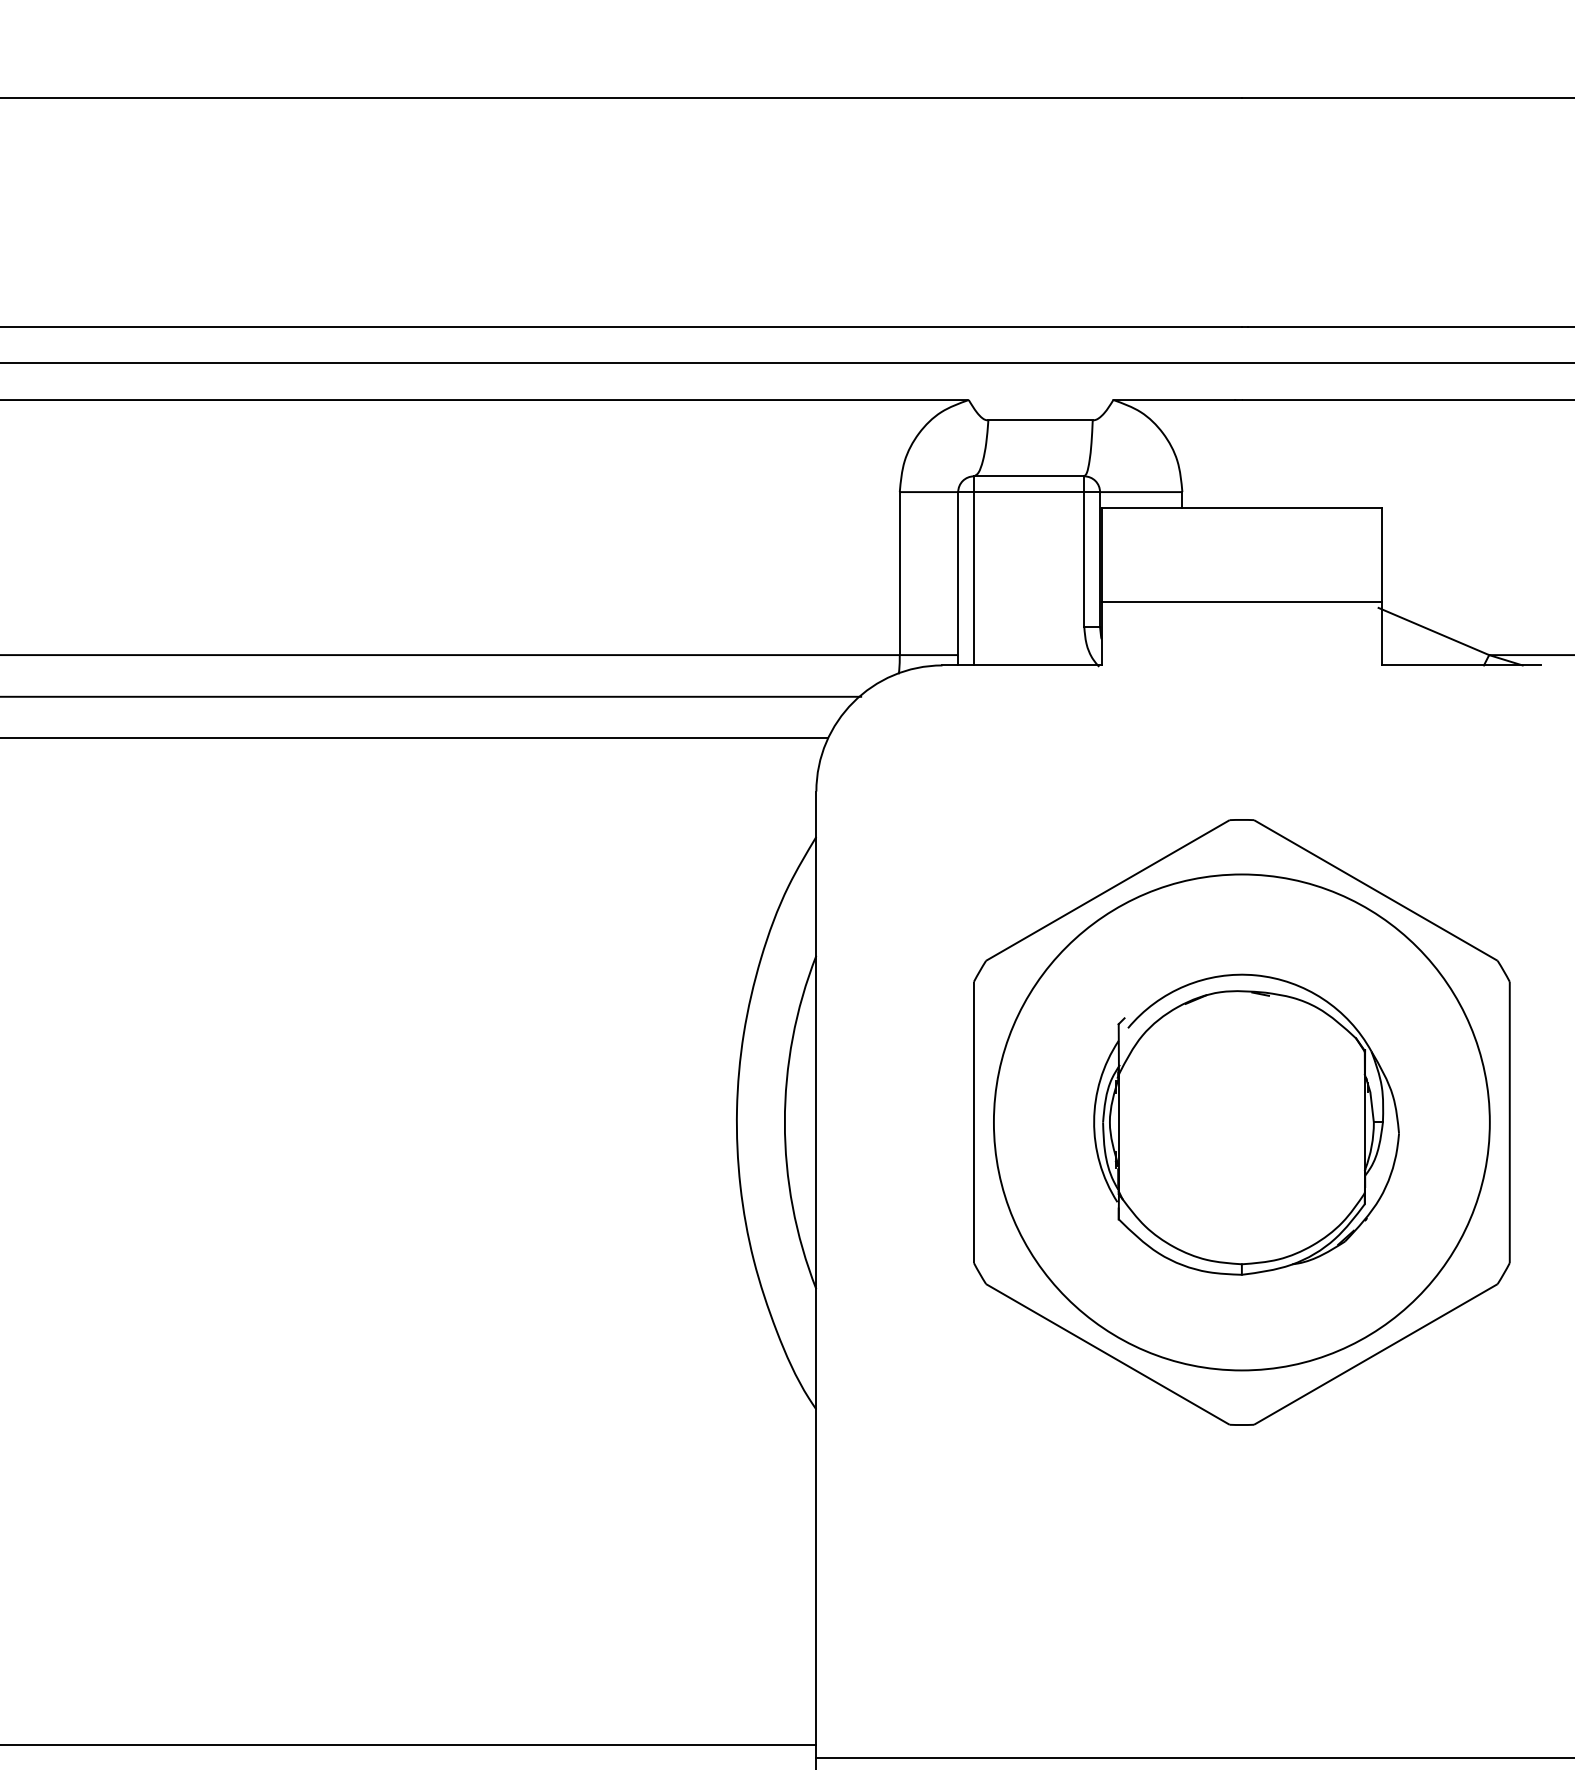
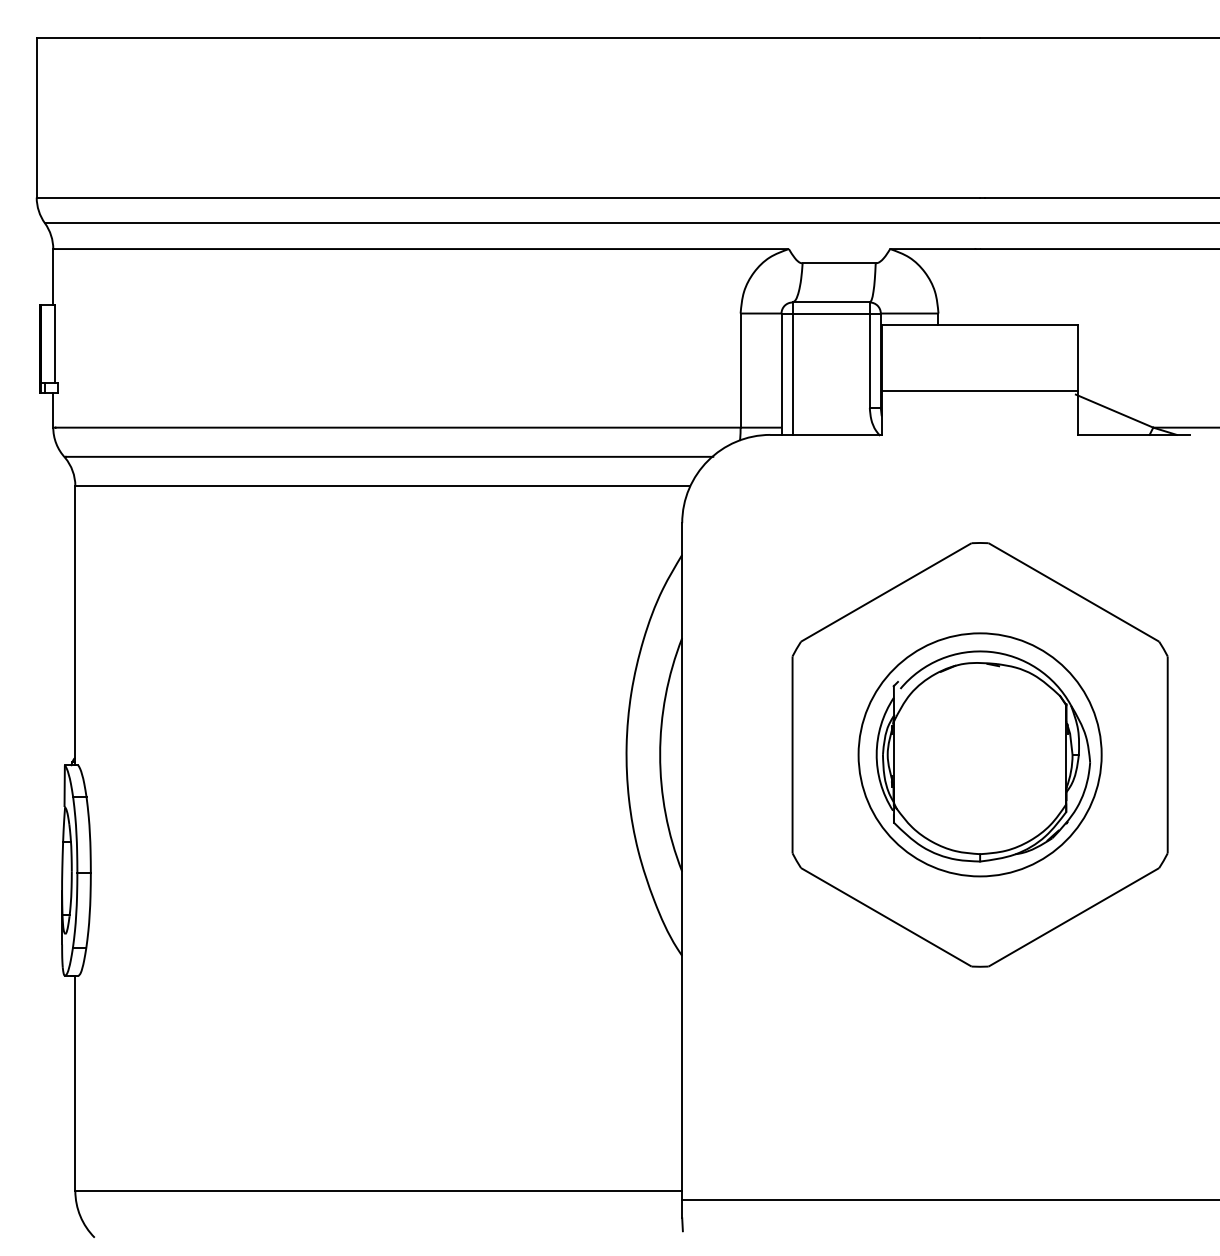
circle: (1240, 1121) -> (979, 754), size x0.7

